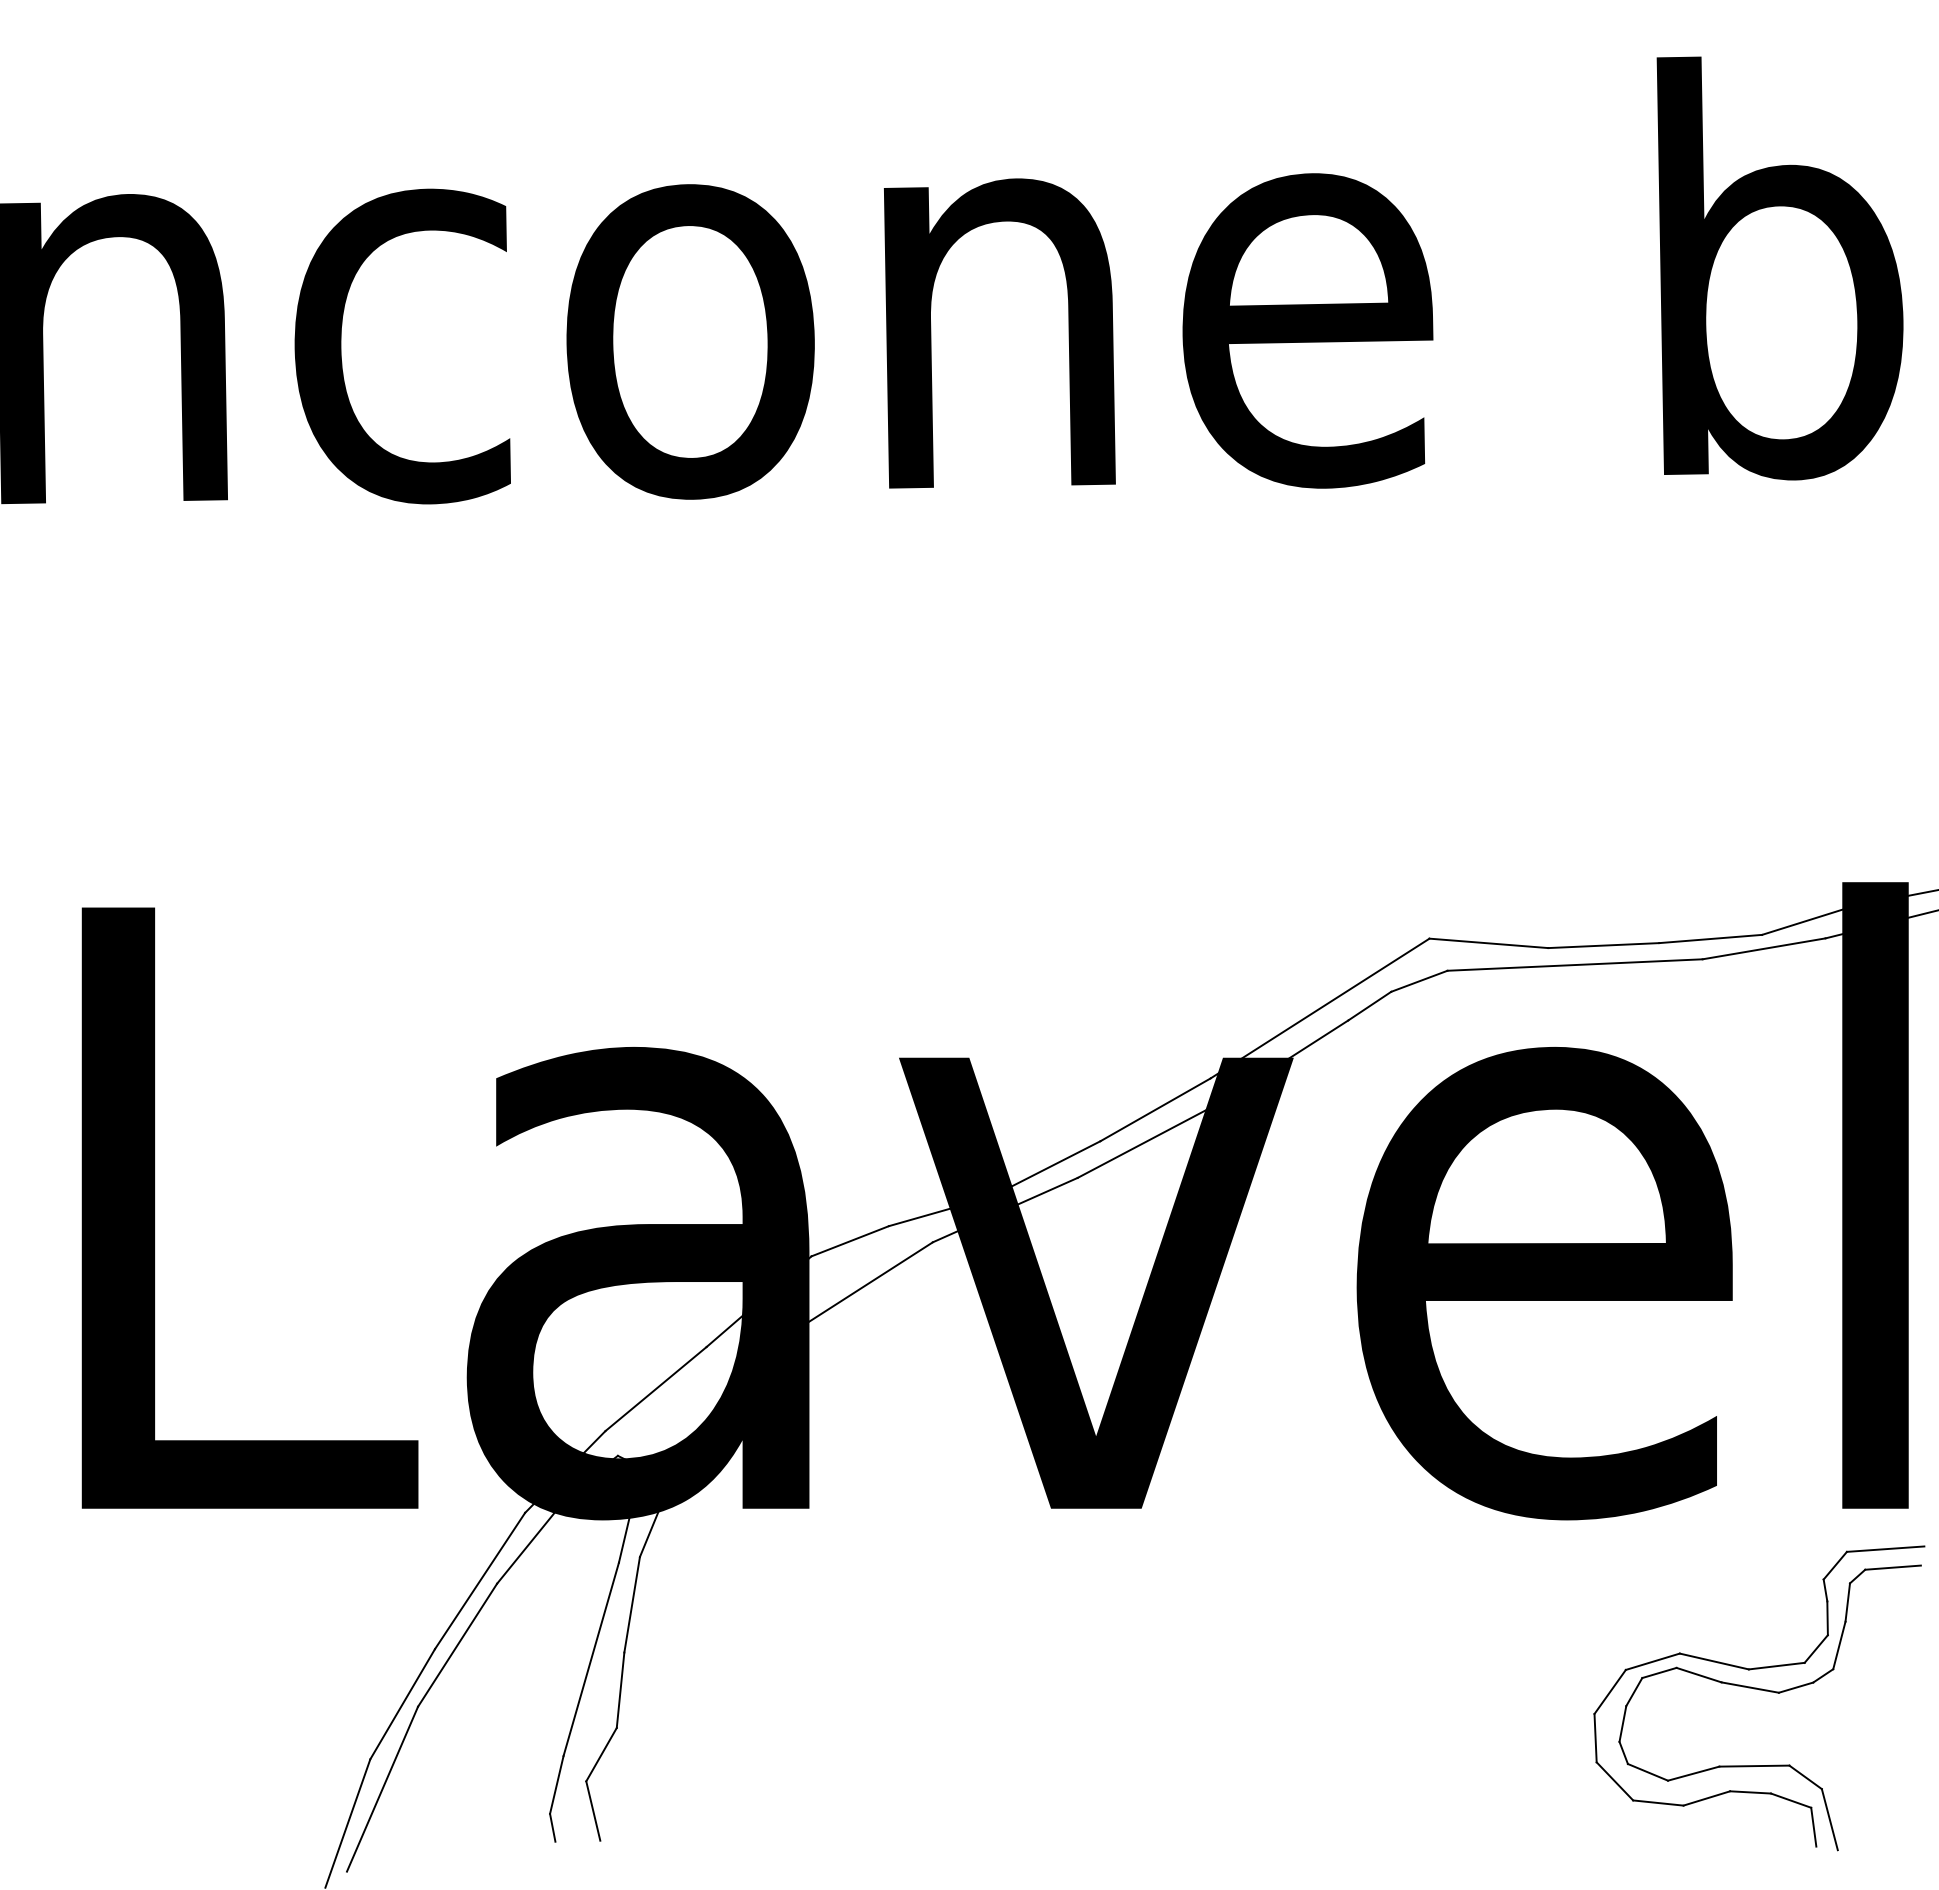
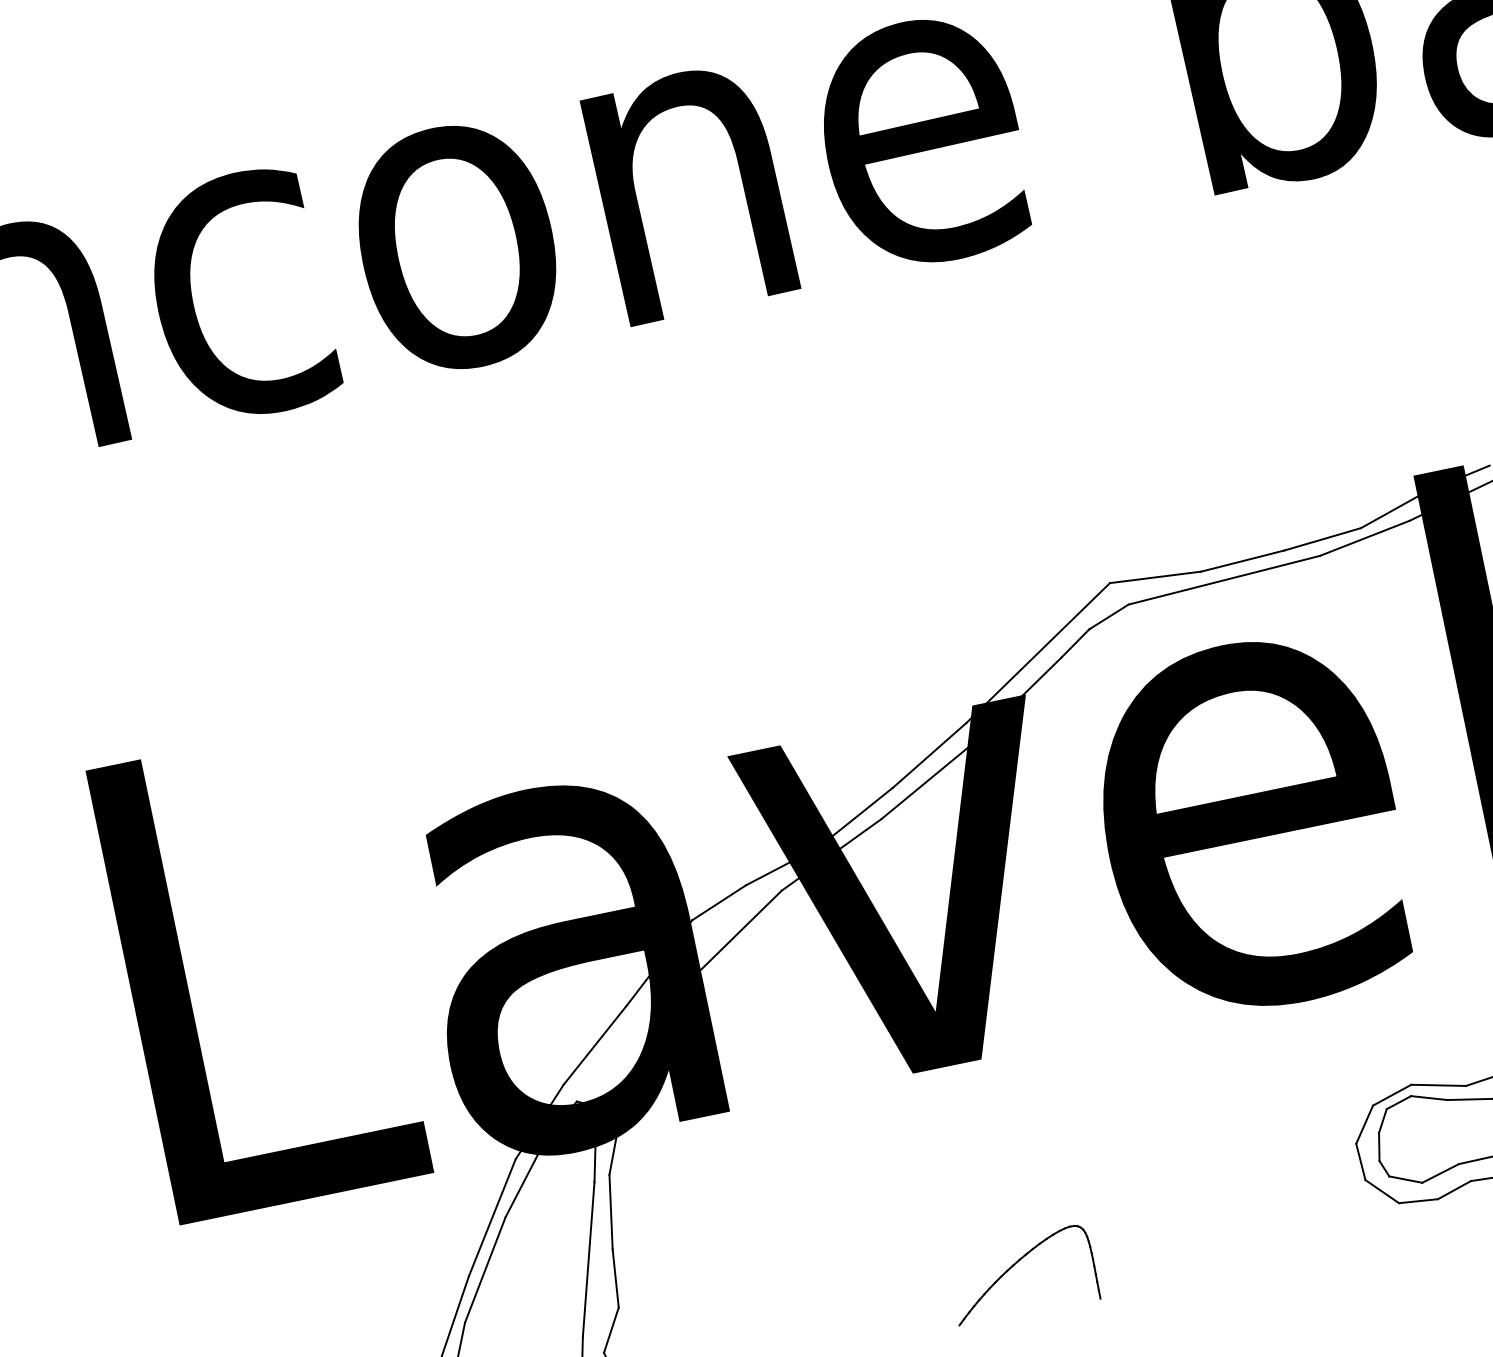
part: (1129, 1778) -> (1014, 1265), added

